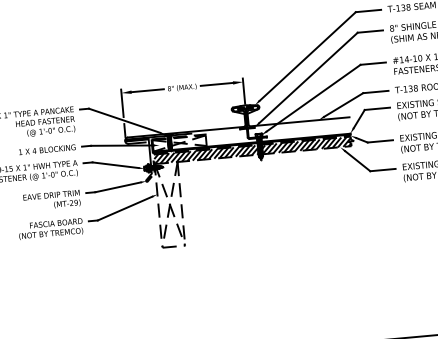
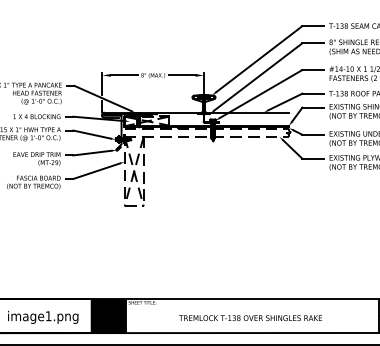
hatch: (252, 150) -> (206, 132), removed

